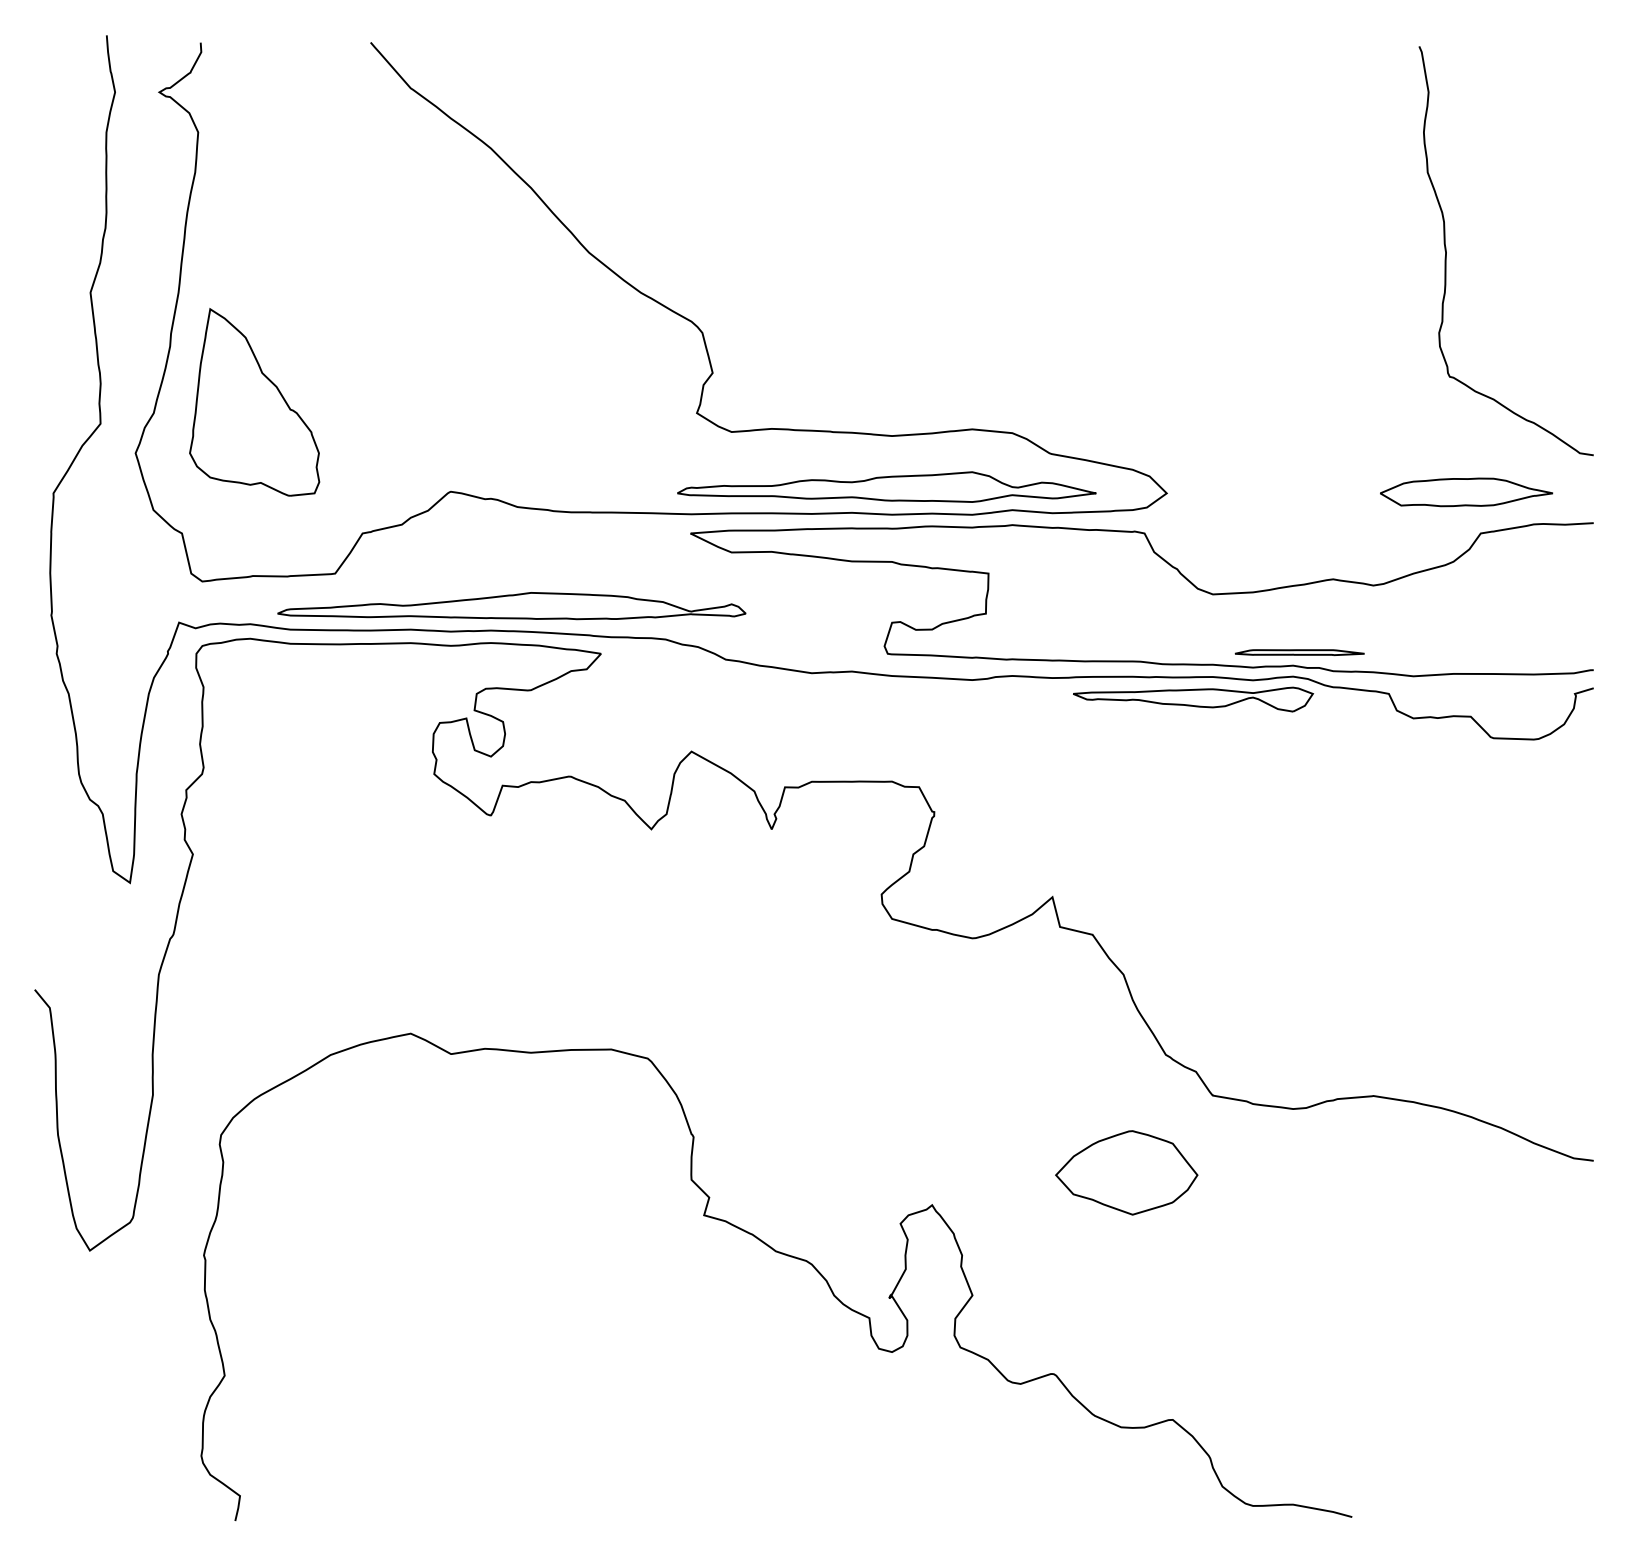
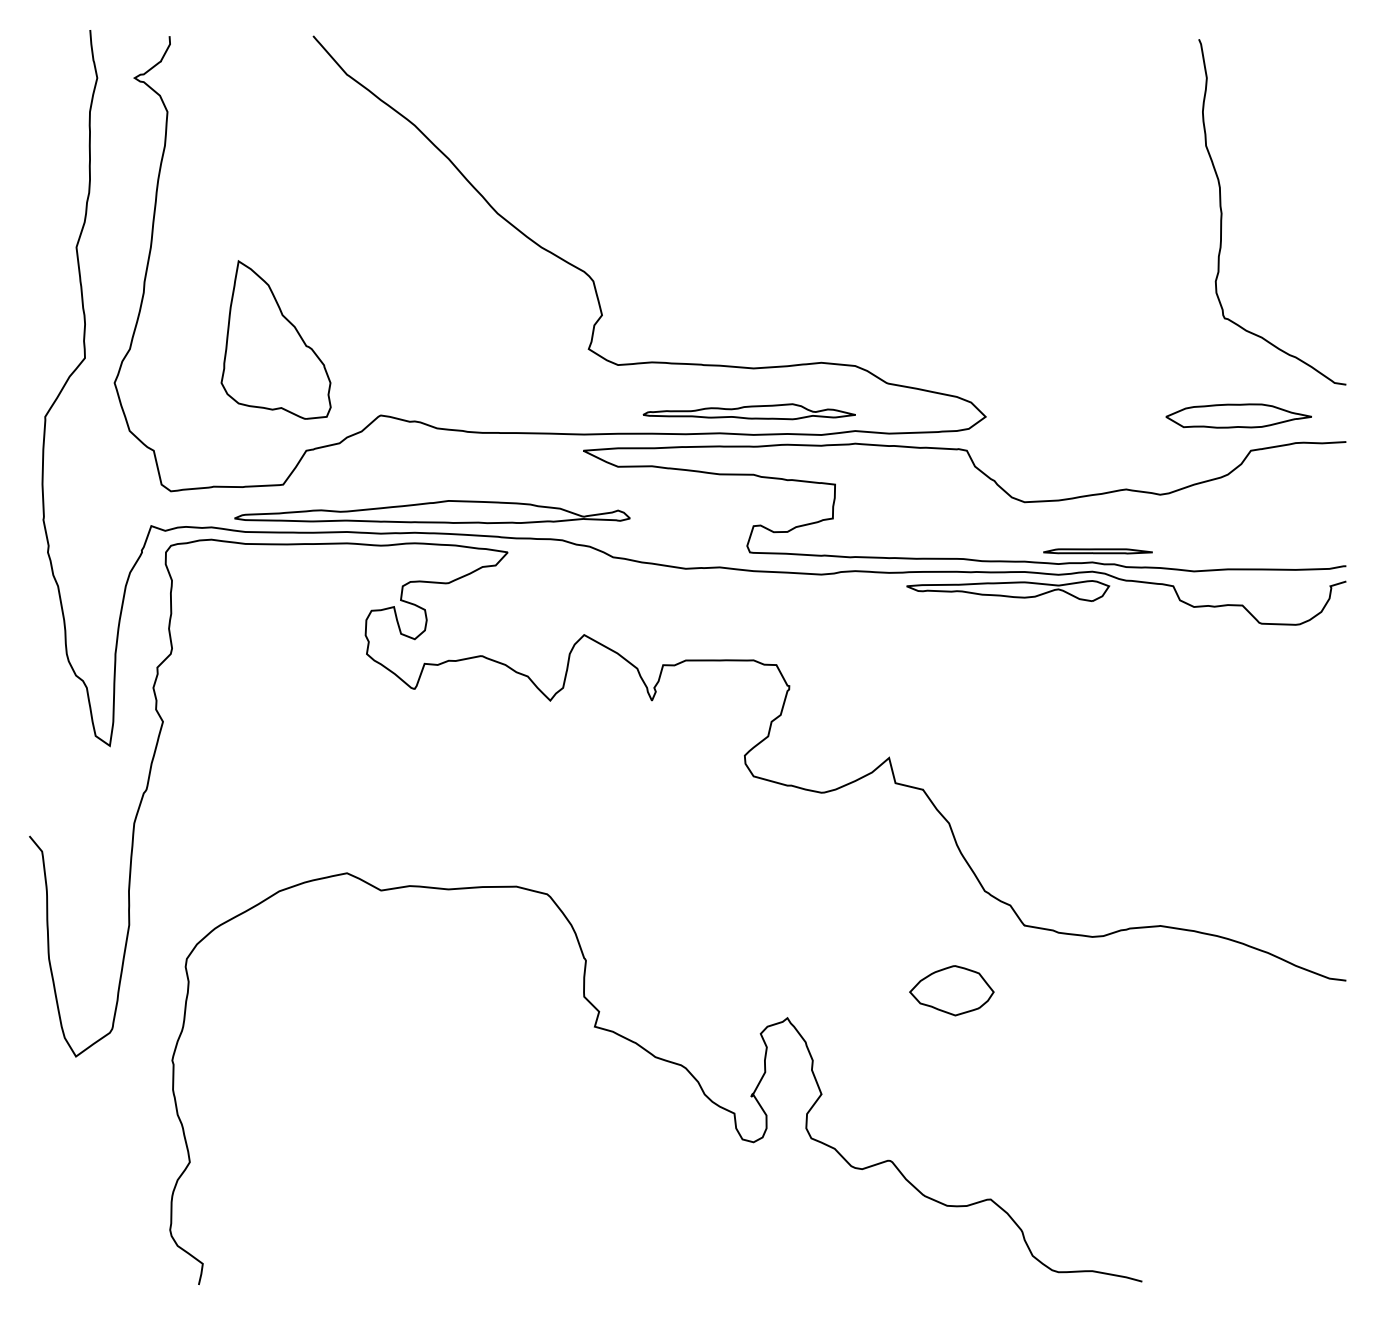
part: (253, 401) -> (275, 339), moved
part: (887, 487) -> (749, 411), size x0.6
part: (1126, 1172) -> (951, 990), size x0.7

